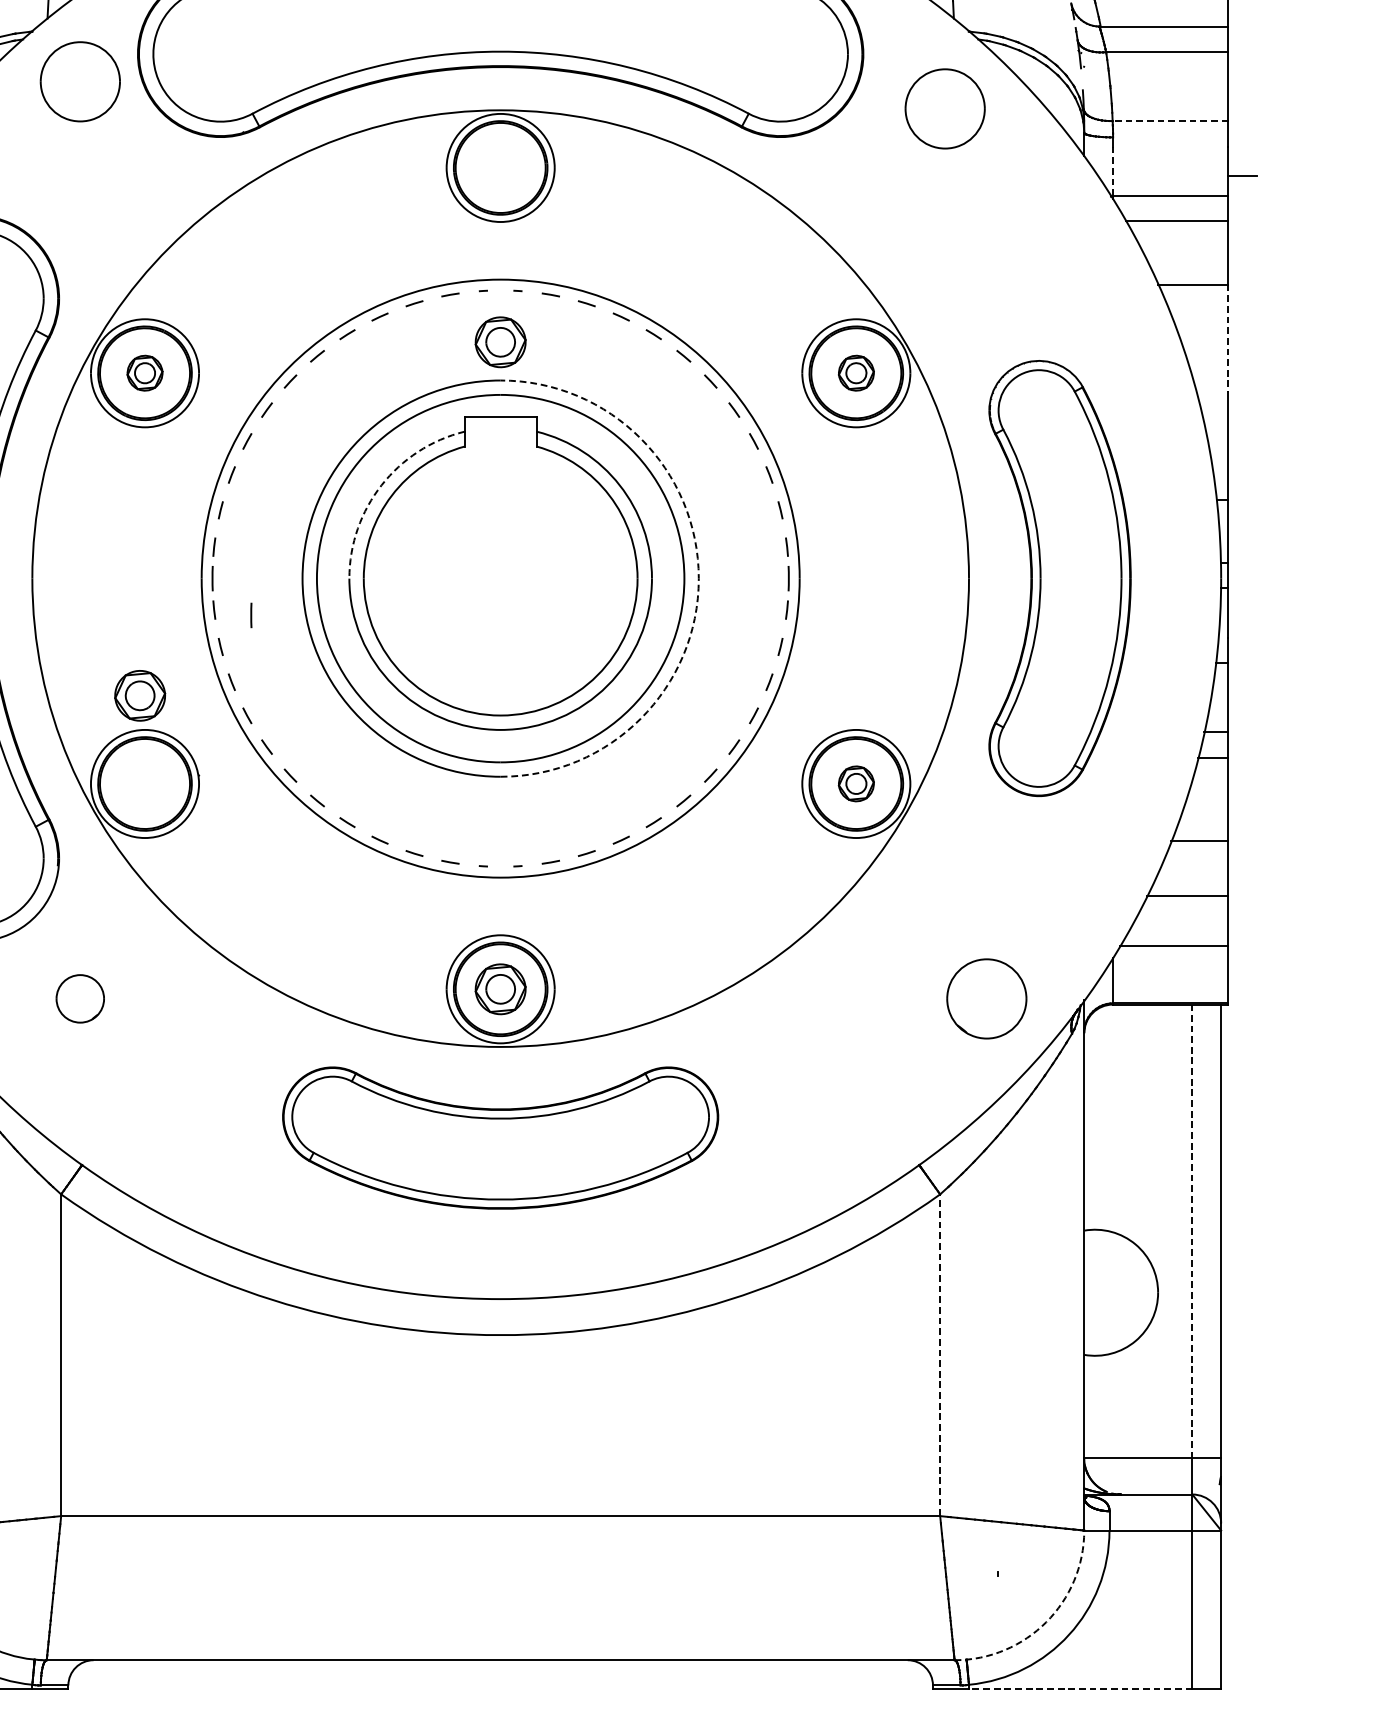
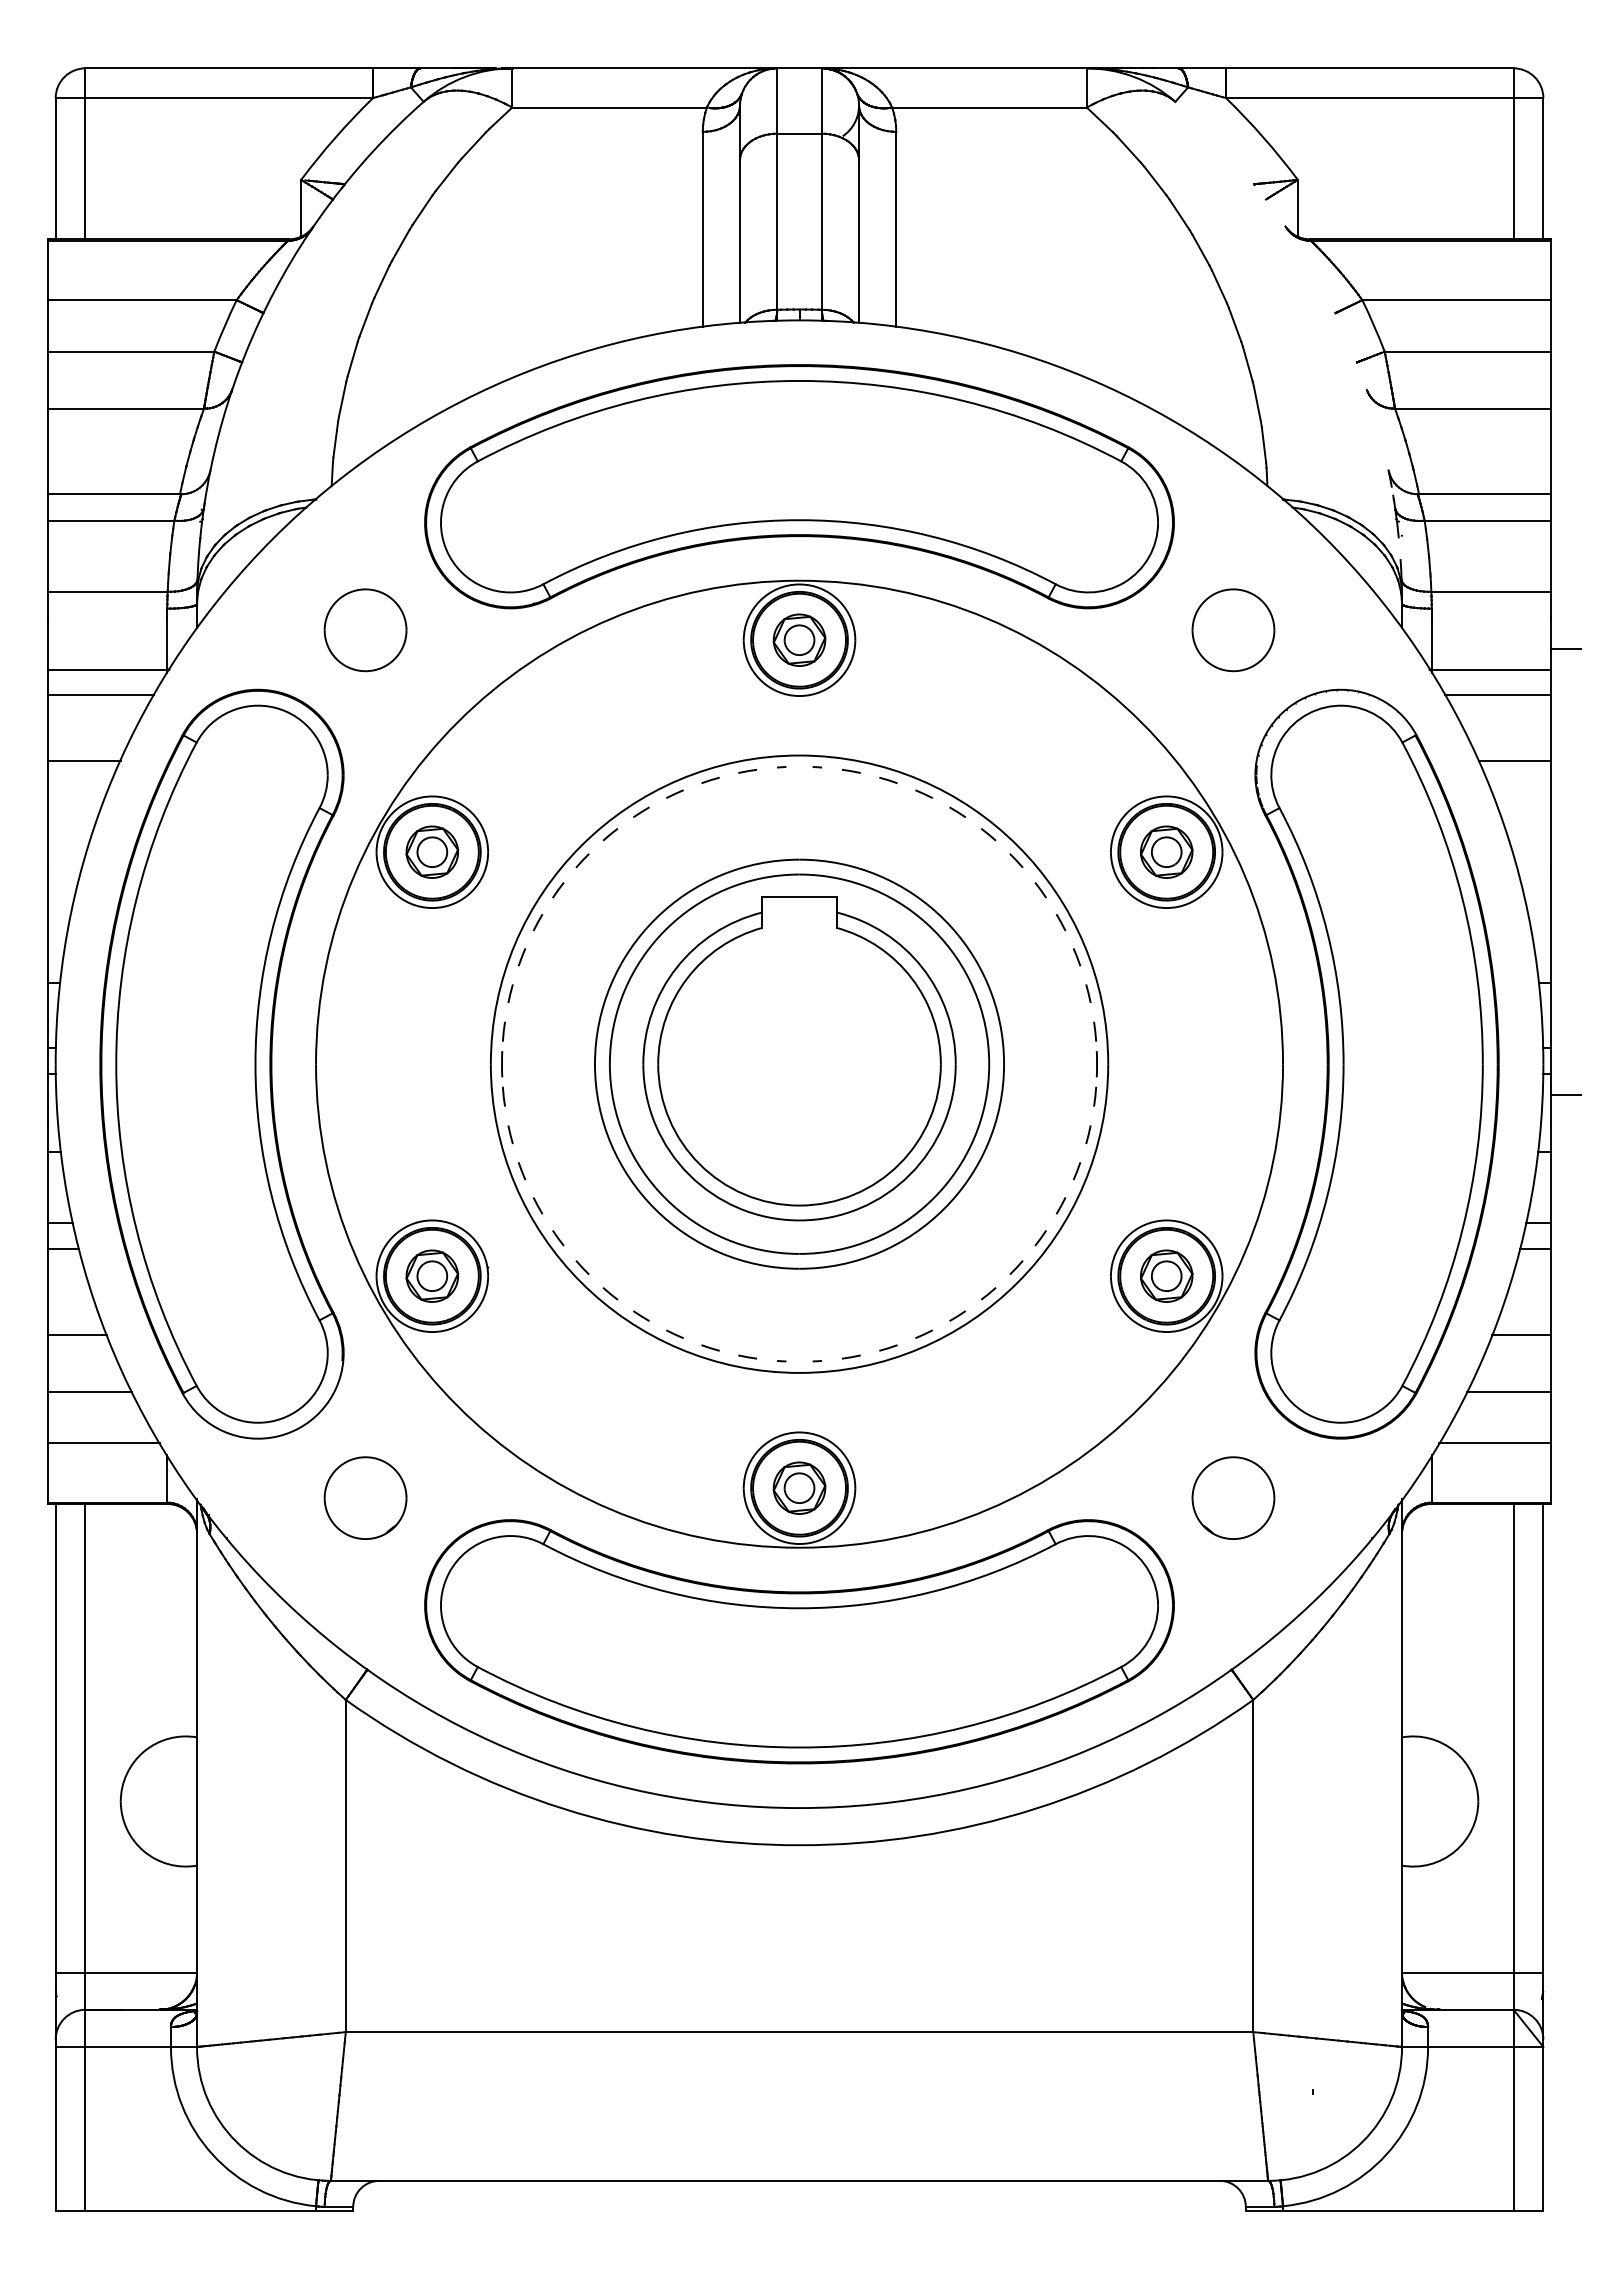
part: (80, 82) -> (365, 630), moved
part: (945, 109) -> (1233, 630), moved
line: (1170, 120) -> (1491, 591), dashed -> solid
line: (1112, 171) -> (1431, 643), dashed -> solid
line: (1228, 338) -> (1550, 816), dashed -> solid
part: (500, 341) -> (799, 639), moved
part: (145, 372) -> (432, 851), size x1.43
part: (856, 372) -> (1166, 851), size x1.43
arc: (381, 484) -> (676, 967), dashed -> solid
part: (1059, 577) -> (1376, 1063), size x1.67
arc: (699, 578) -> (1004, 1064), dashed -> solid
line: (1242, 607) -> (1565, 1094), added
line: (251, 615) -> (542, 1102), removed
part: (140, 695) -> (432, 1275), moved
part: (856, 783) -> (1166, 1275), size x1.43
part: (80, 998) -> (365, 1497), size x1.67
part: (986, 998) -> (1233, 1497), moved
part: (500, 1137) -> (799, 1641), size x1.67
line: (1192, 1230) -> (1513, 1737), dashed -> solid
line: (940, 1354) -> (1253, 1865), dashed -> solid
arc: (1045, 1622) -> (1362, 2141), dashed -> solid
line: (1079, 1688) -> (1397, 2210), dashed -> solid

